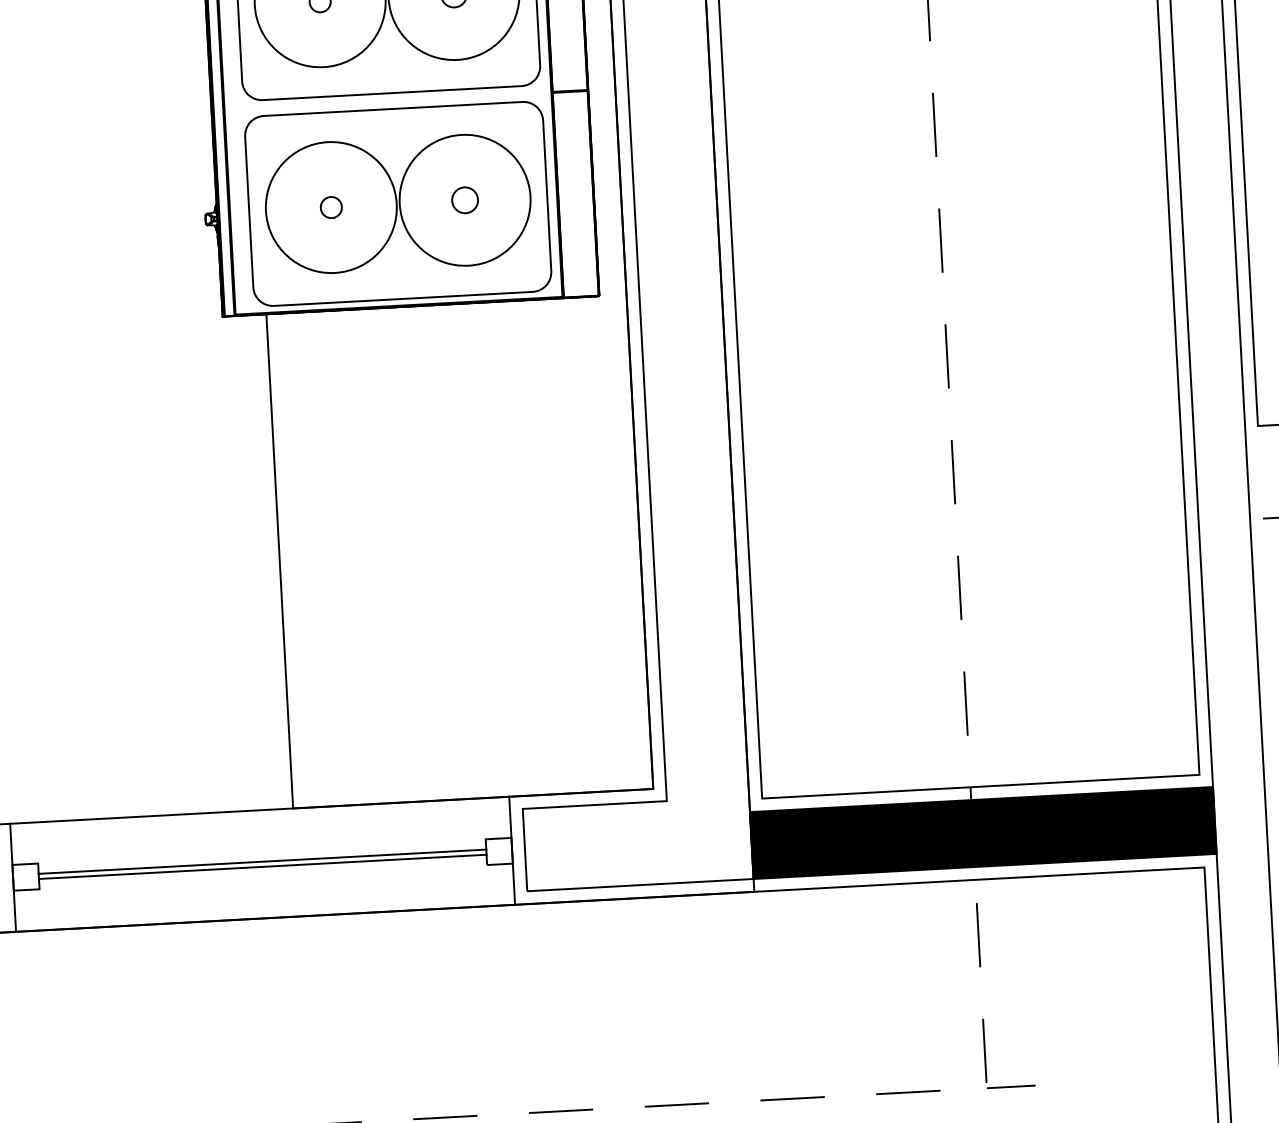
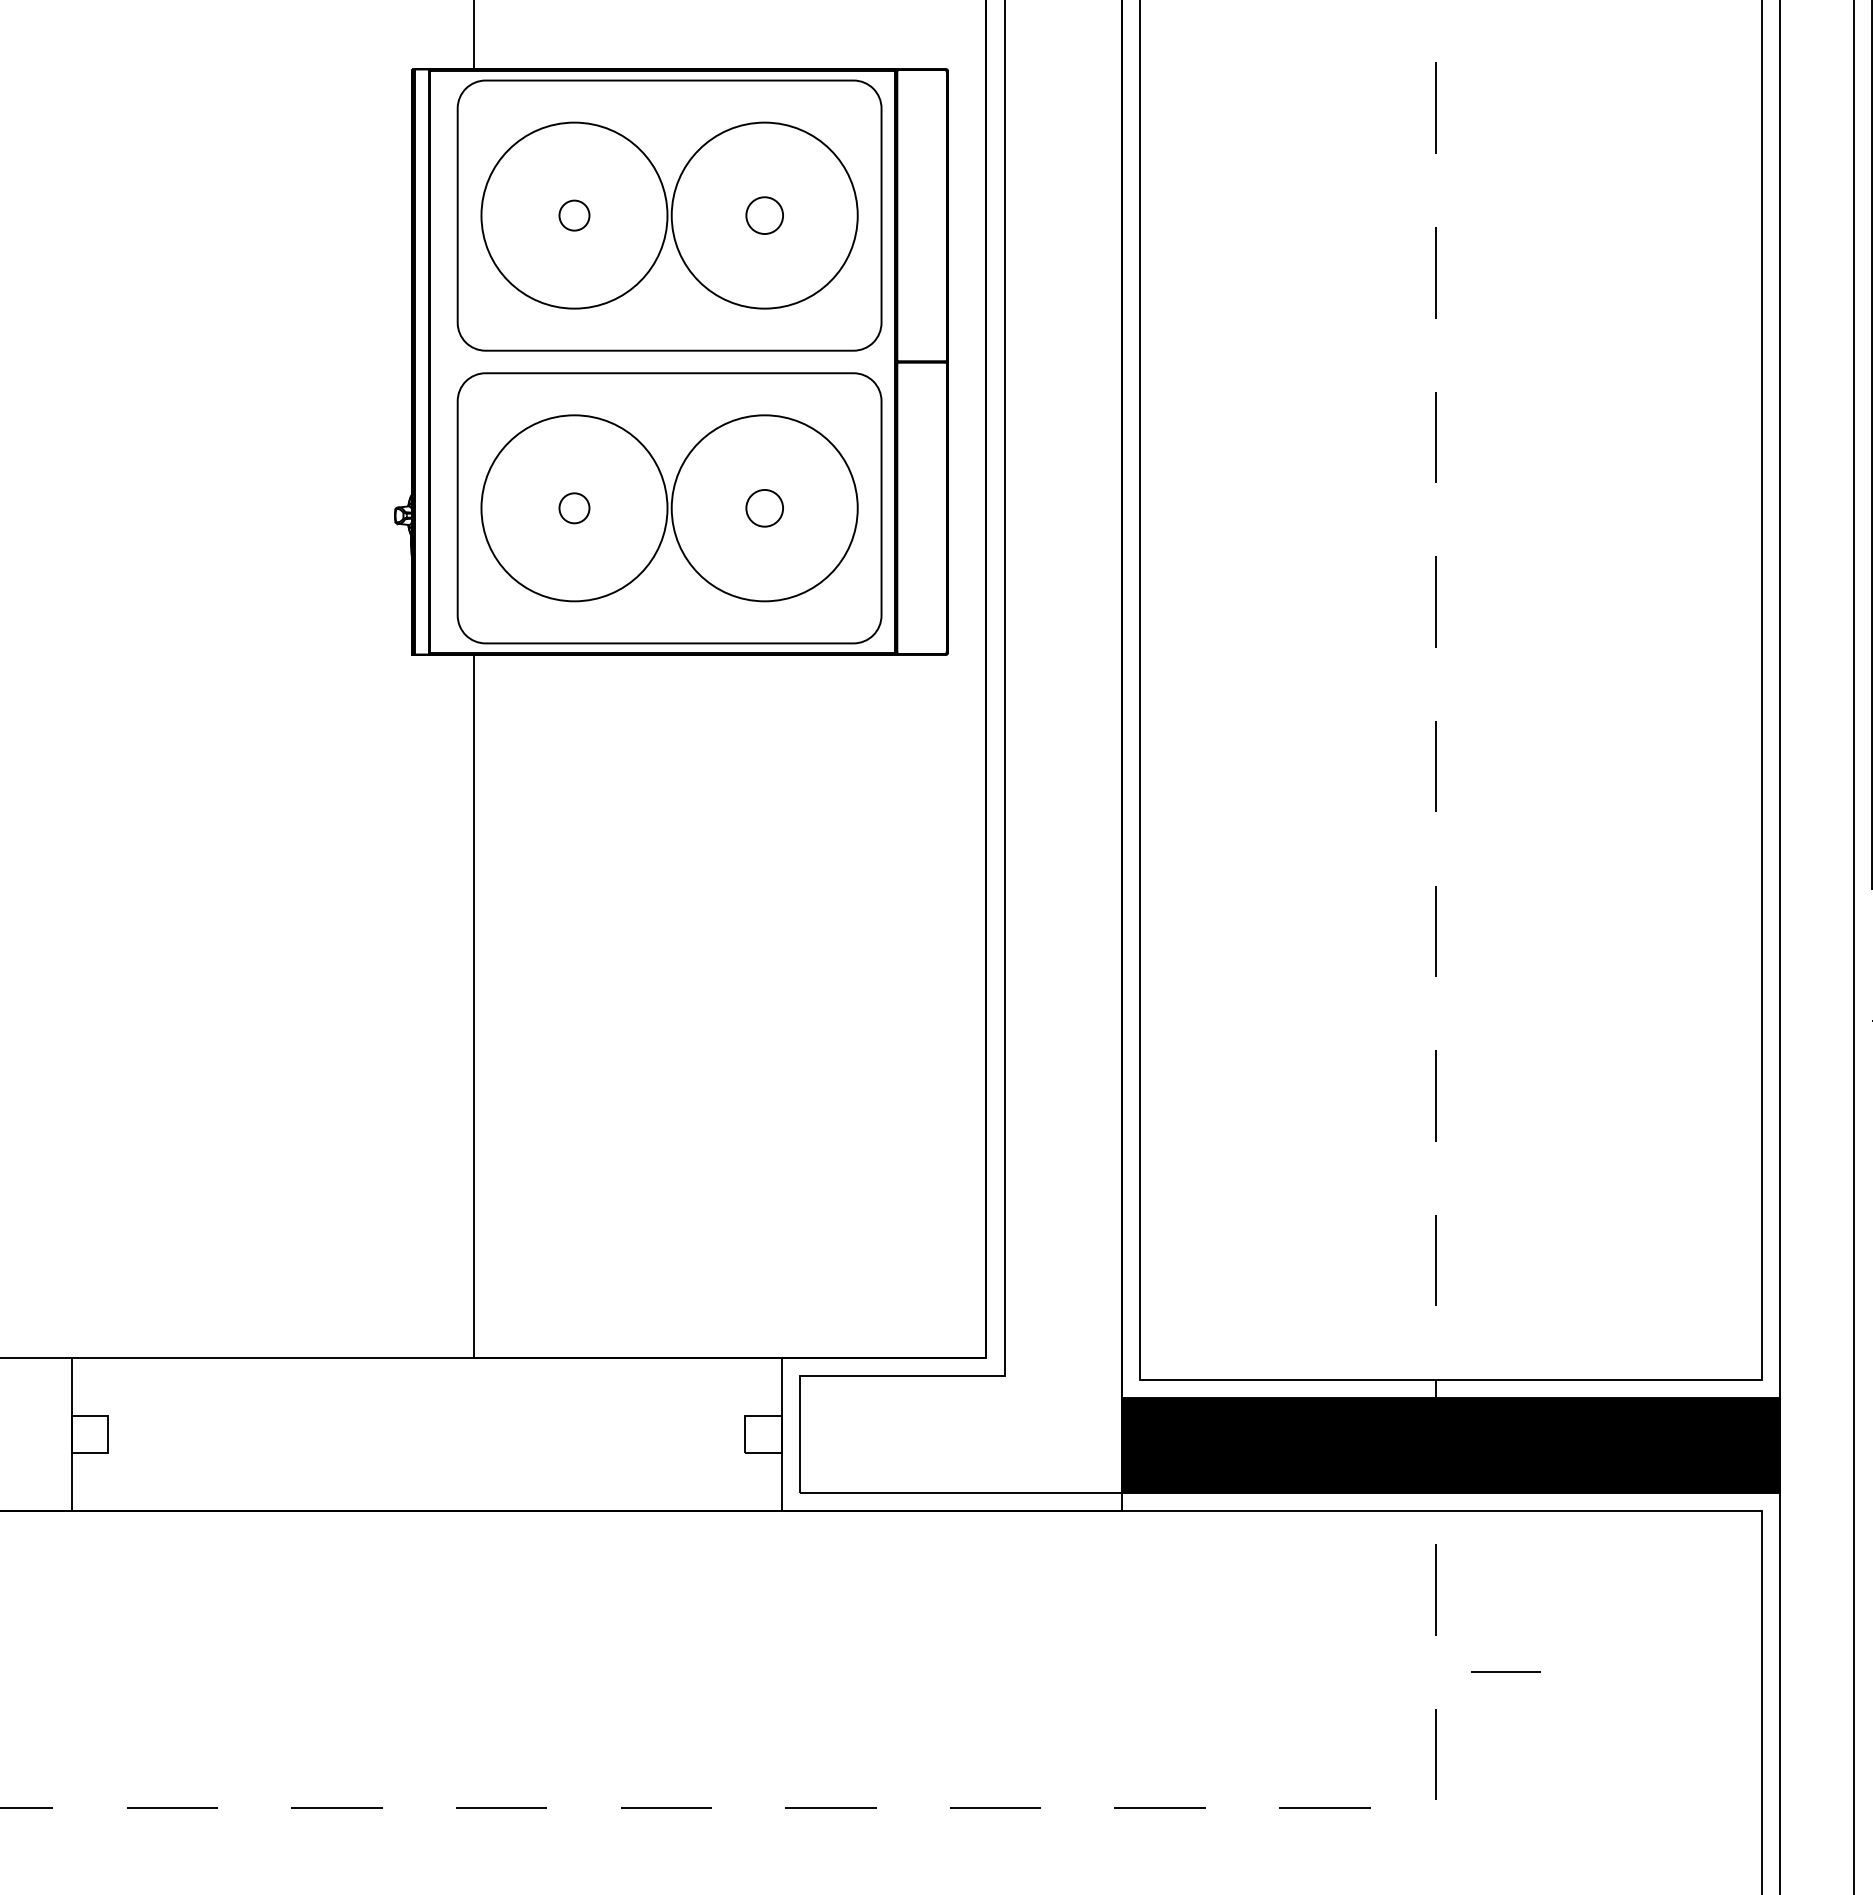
line: (262, 861) -> (426, 1430), removed
line: (262, 867) -> (426, 1438), removed
line: (1010, 1086) -> (1505, 1671), moved

